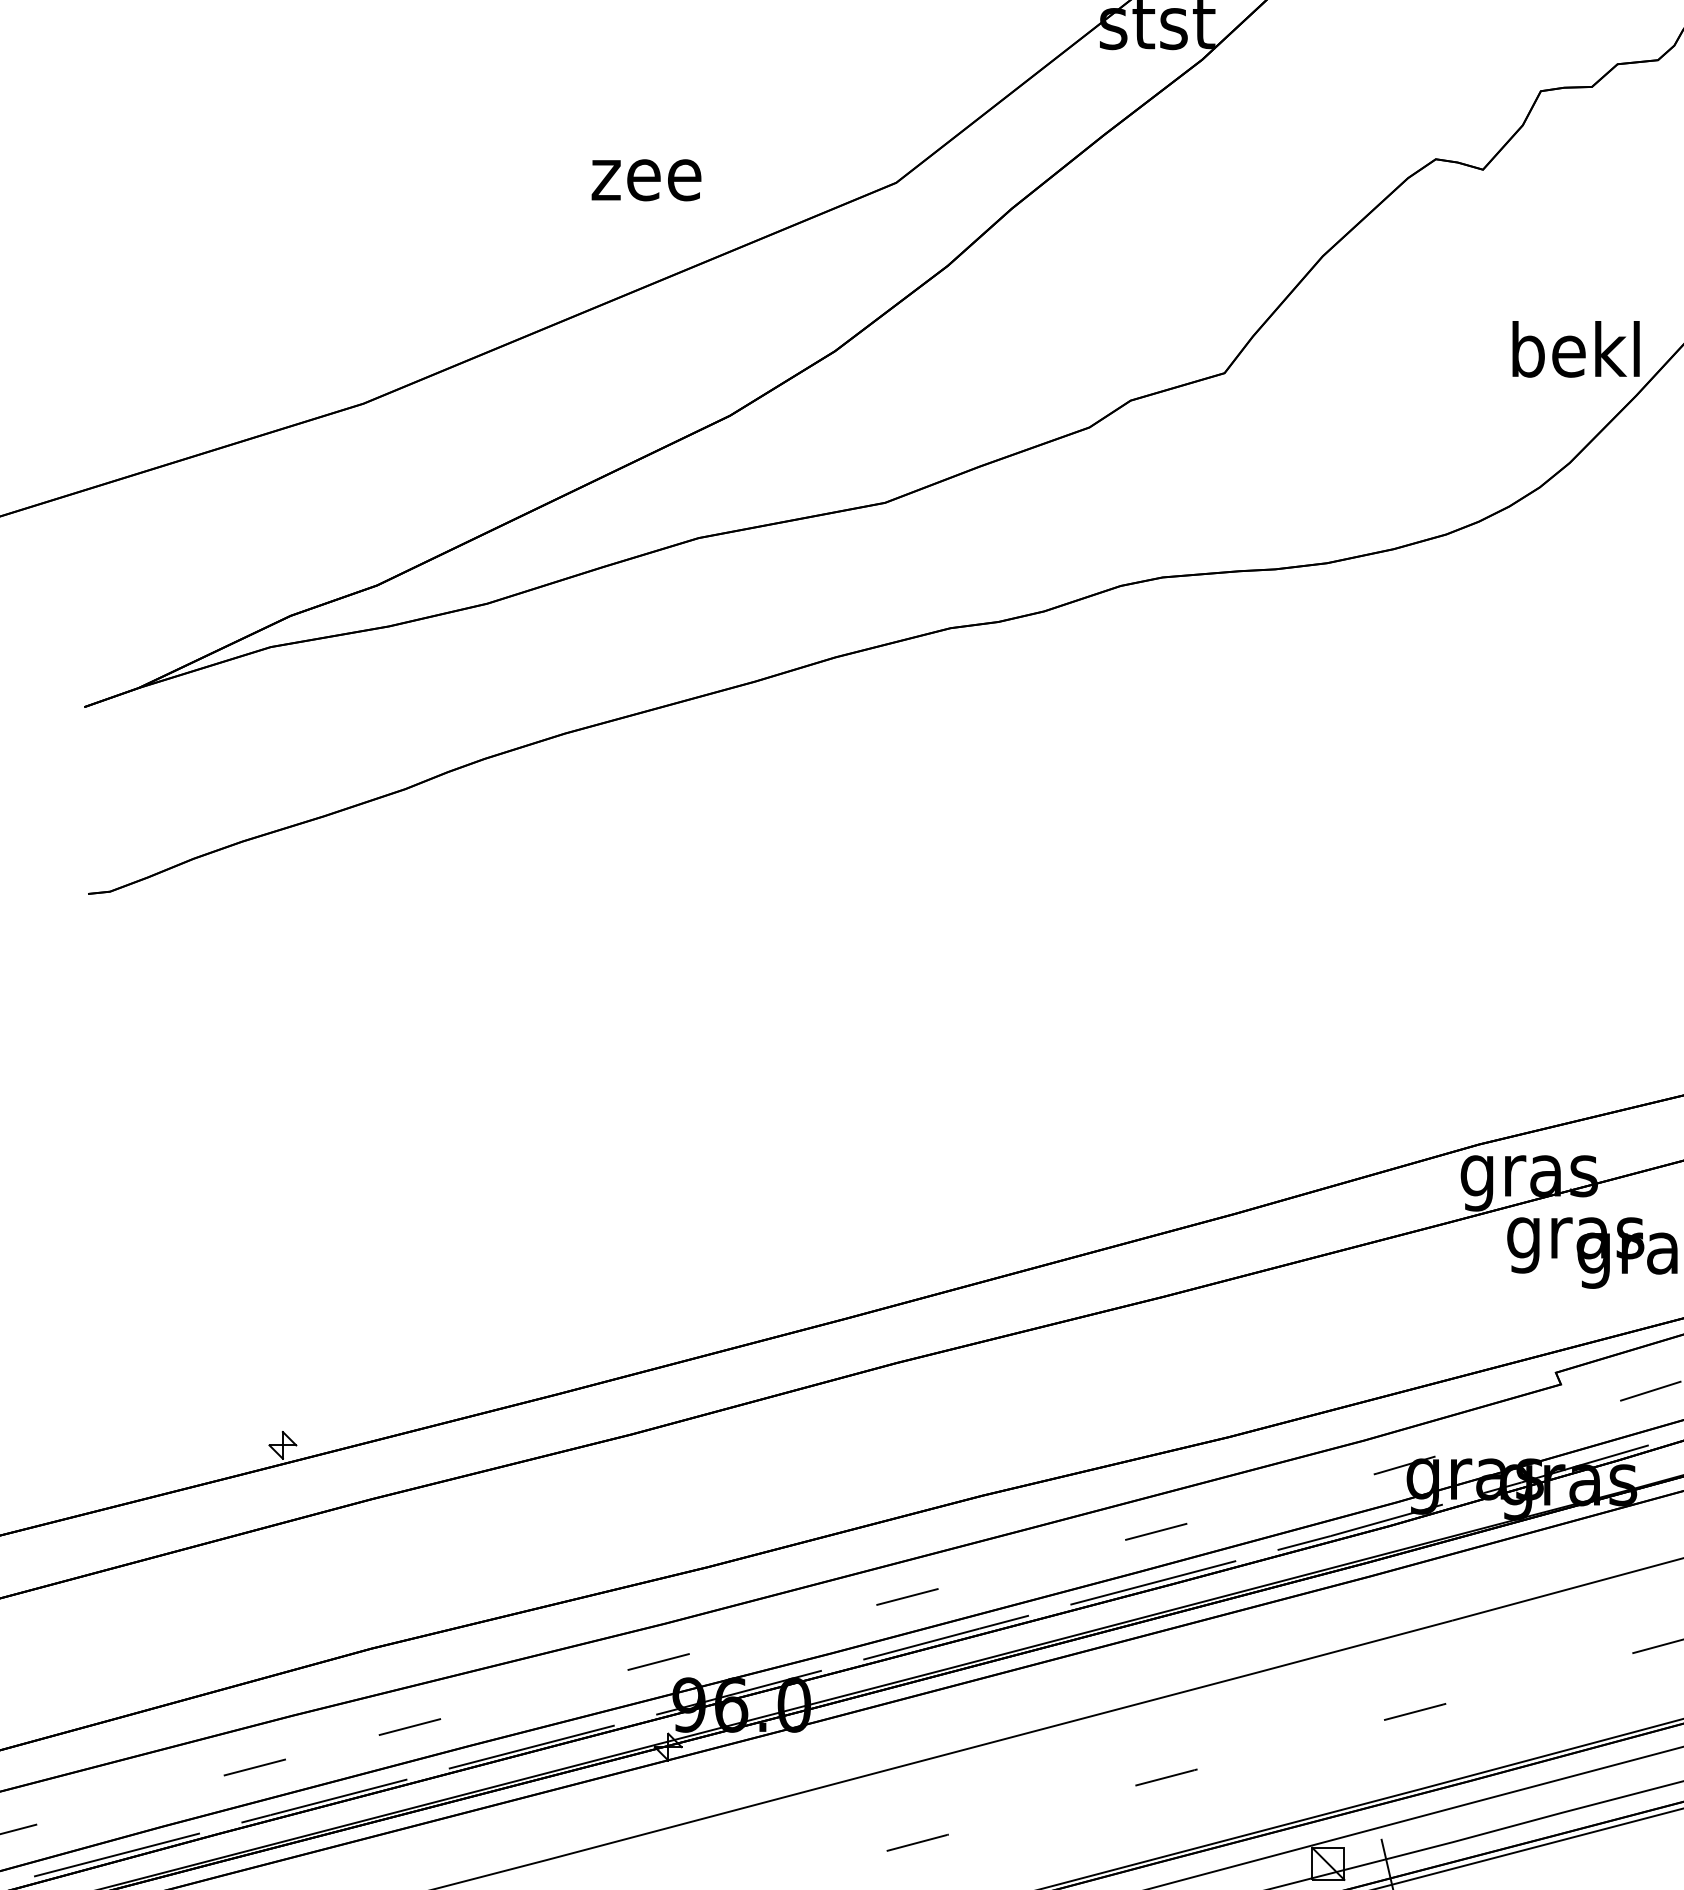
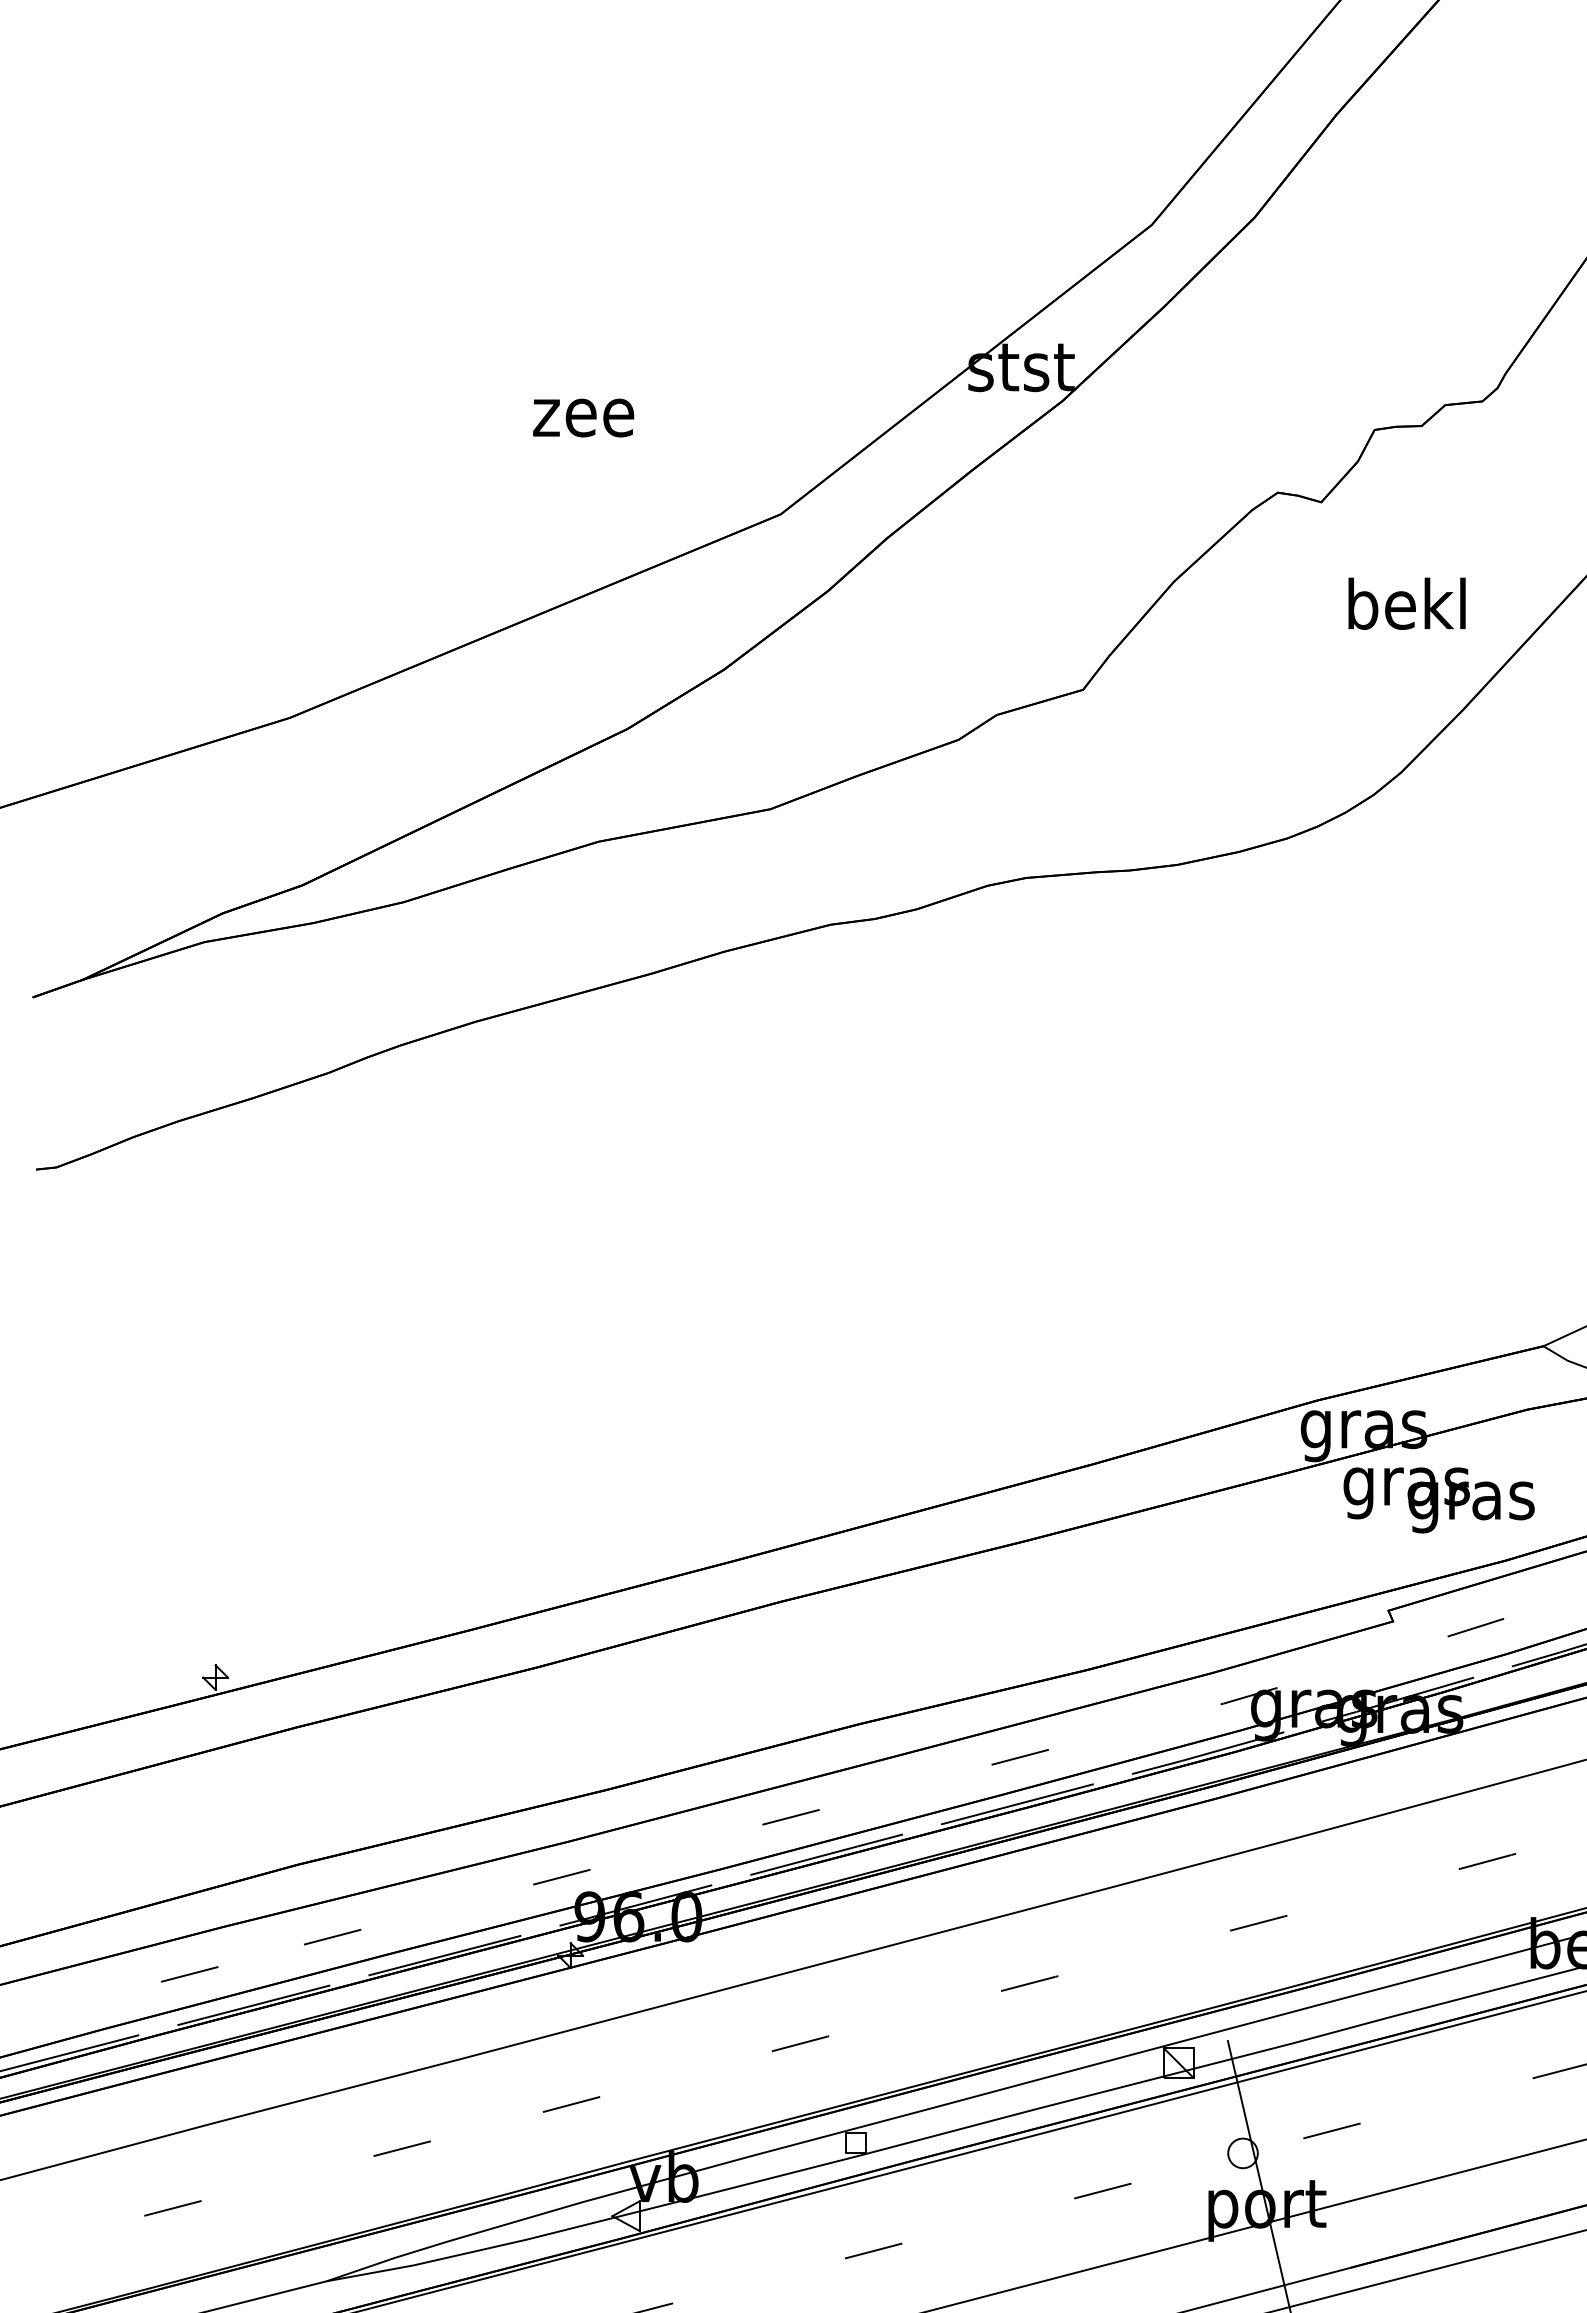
text: (646, 179) -> (583, 417), moved
text: (1575, 349) -> (1406, 603), moved

